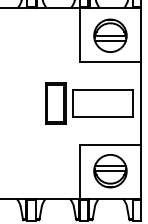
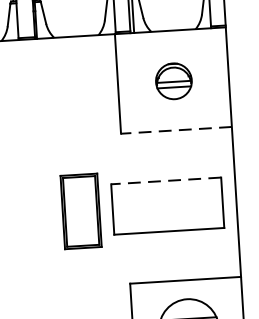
part: (110, 35) -> (173, 80), size x0.6
line: (109, 62) -> (175, 130), solid -> dashed
line: (102, 89) -> (165, 180), solid -> dashed

